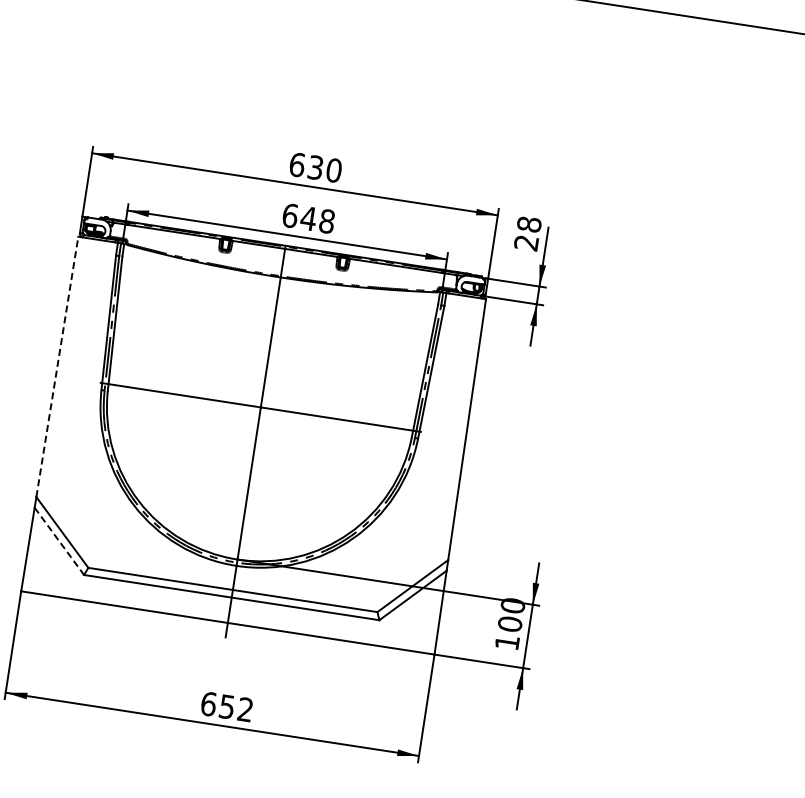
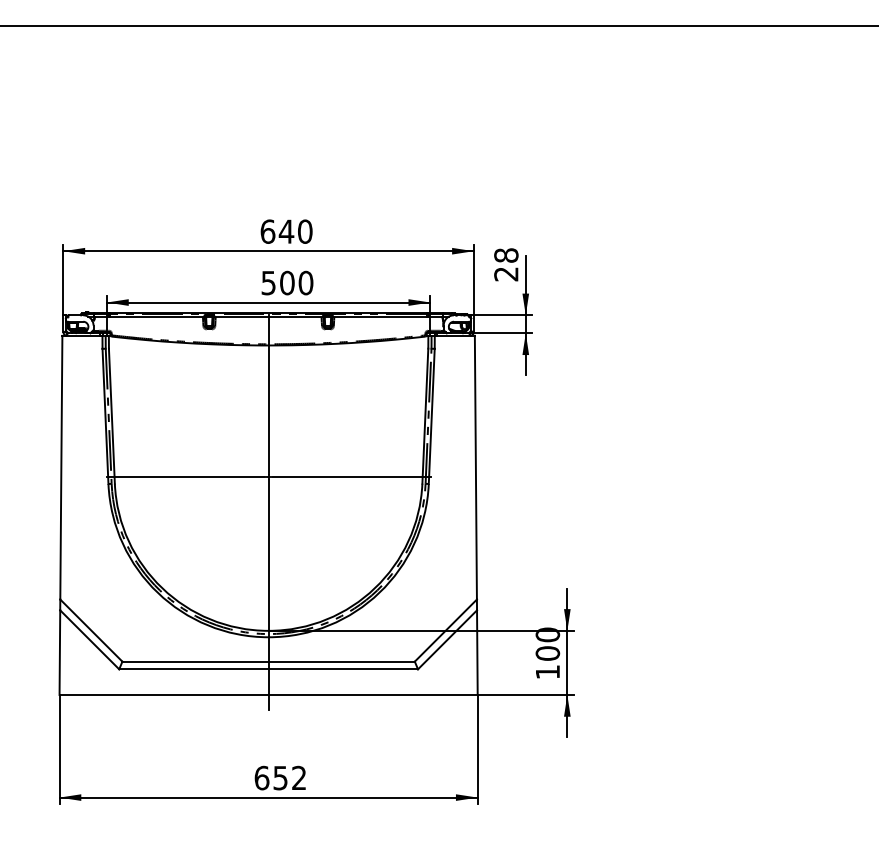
text: (315, 167) -> (286, 231), 630 -> 640
text: (308, 218) -> (287, 282), 648 -> 500
line: (57, 366) -> (61, 467), dashed -> solid
line: (59, 541) -> (89, 639), dashed -> solid

